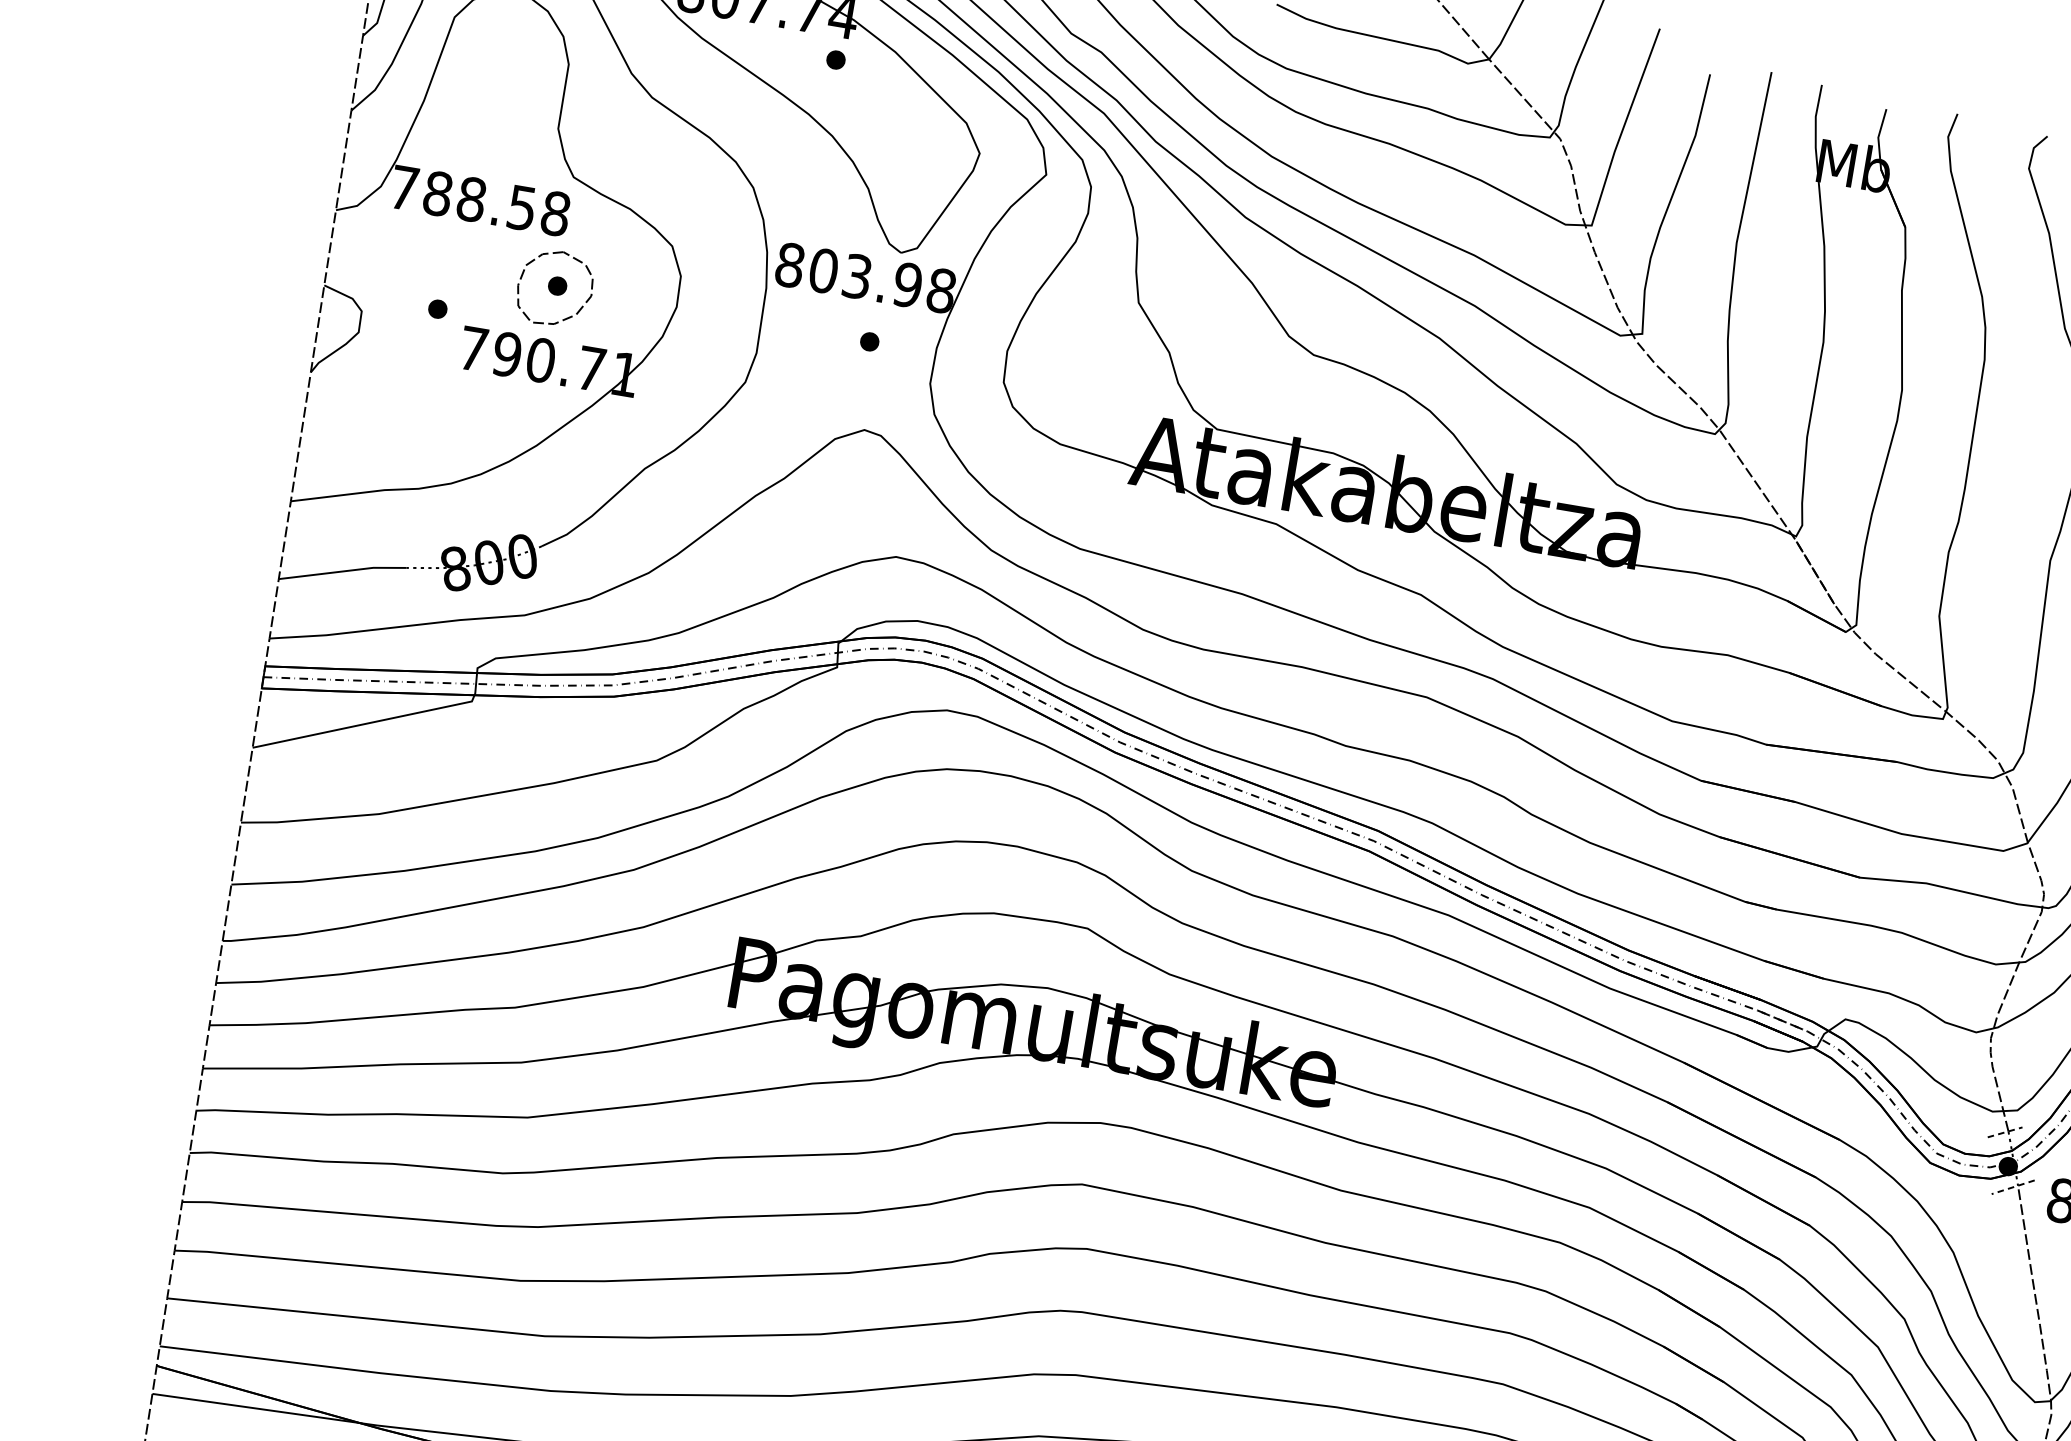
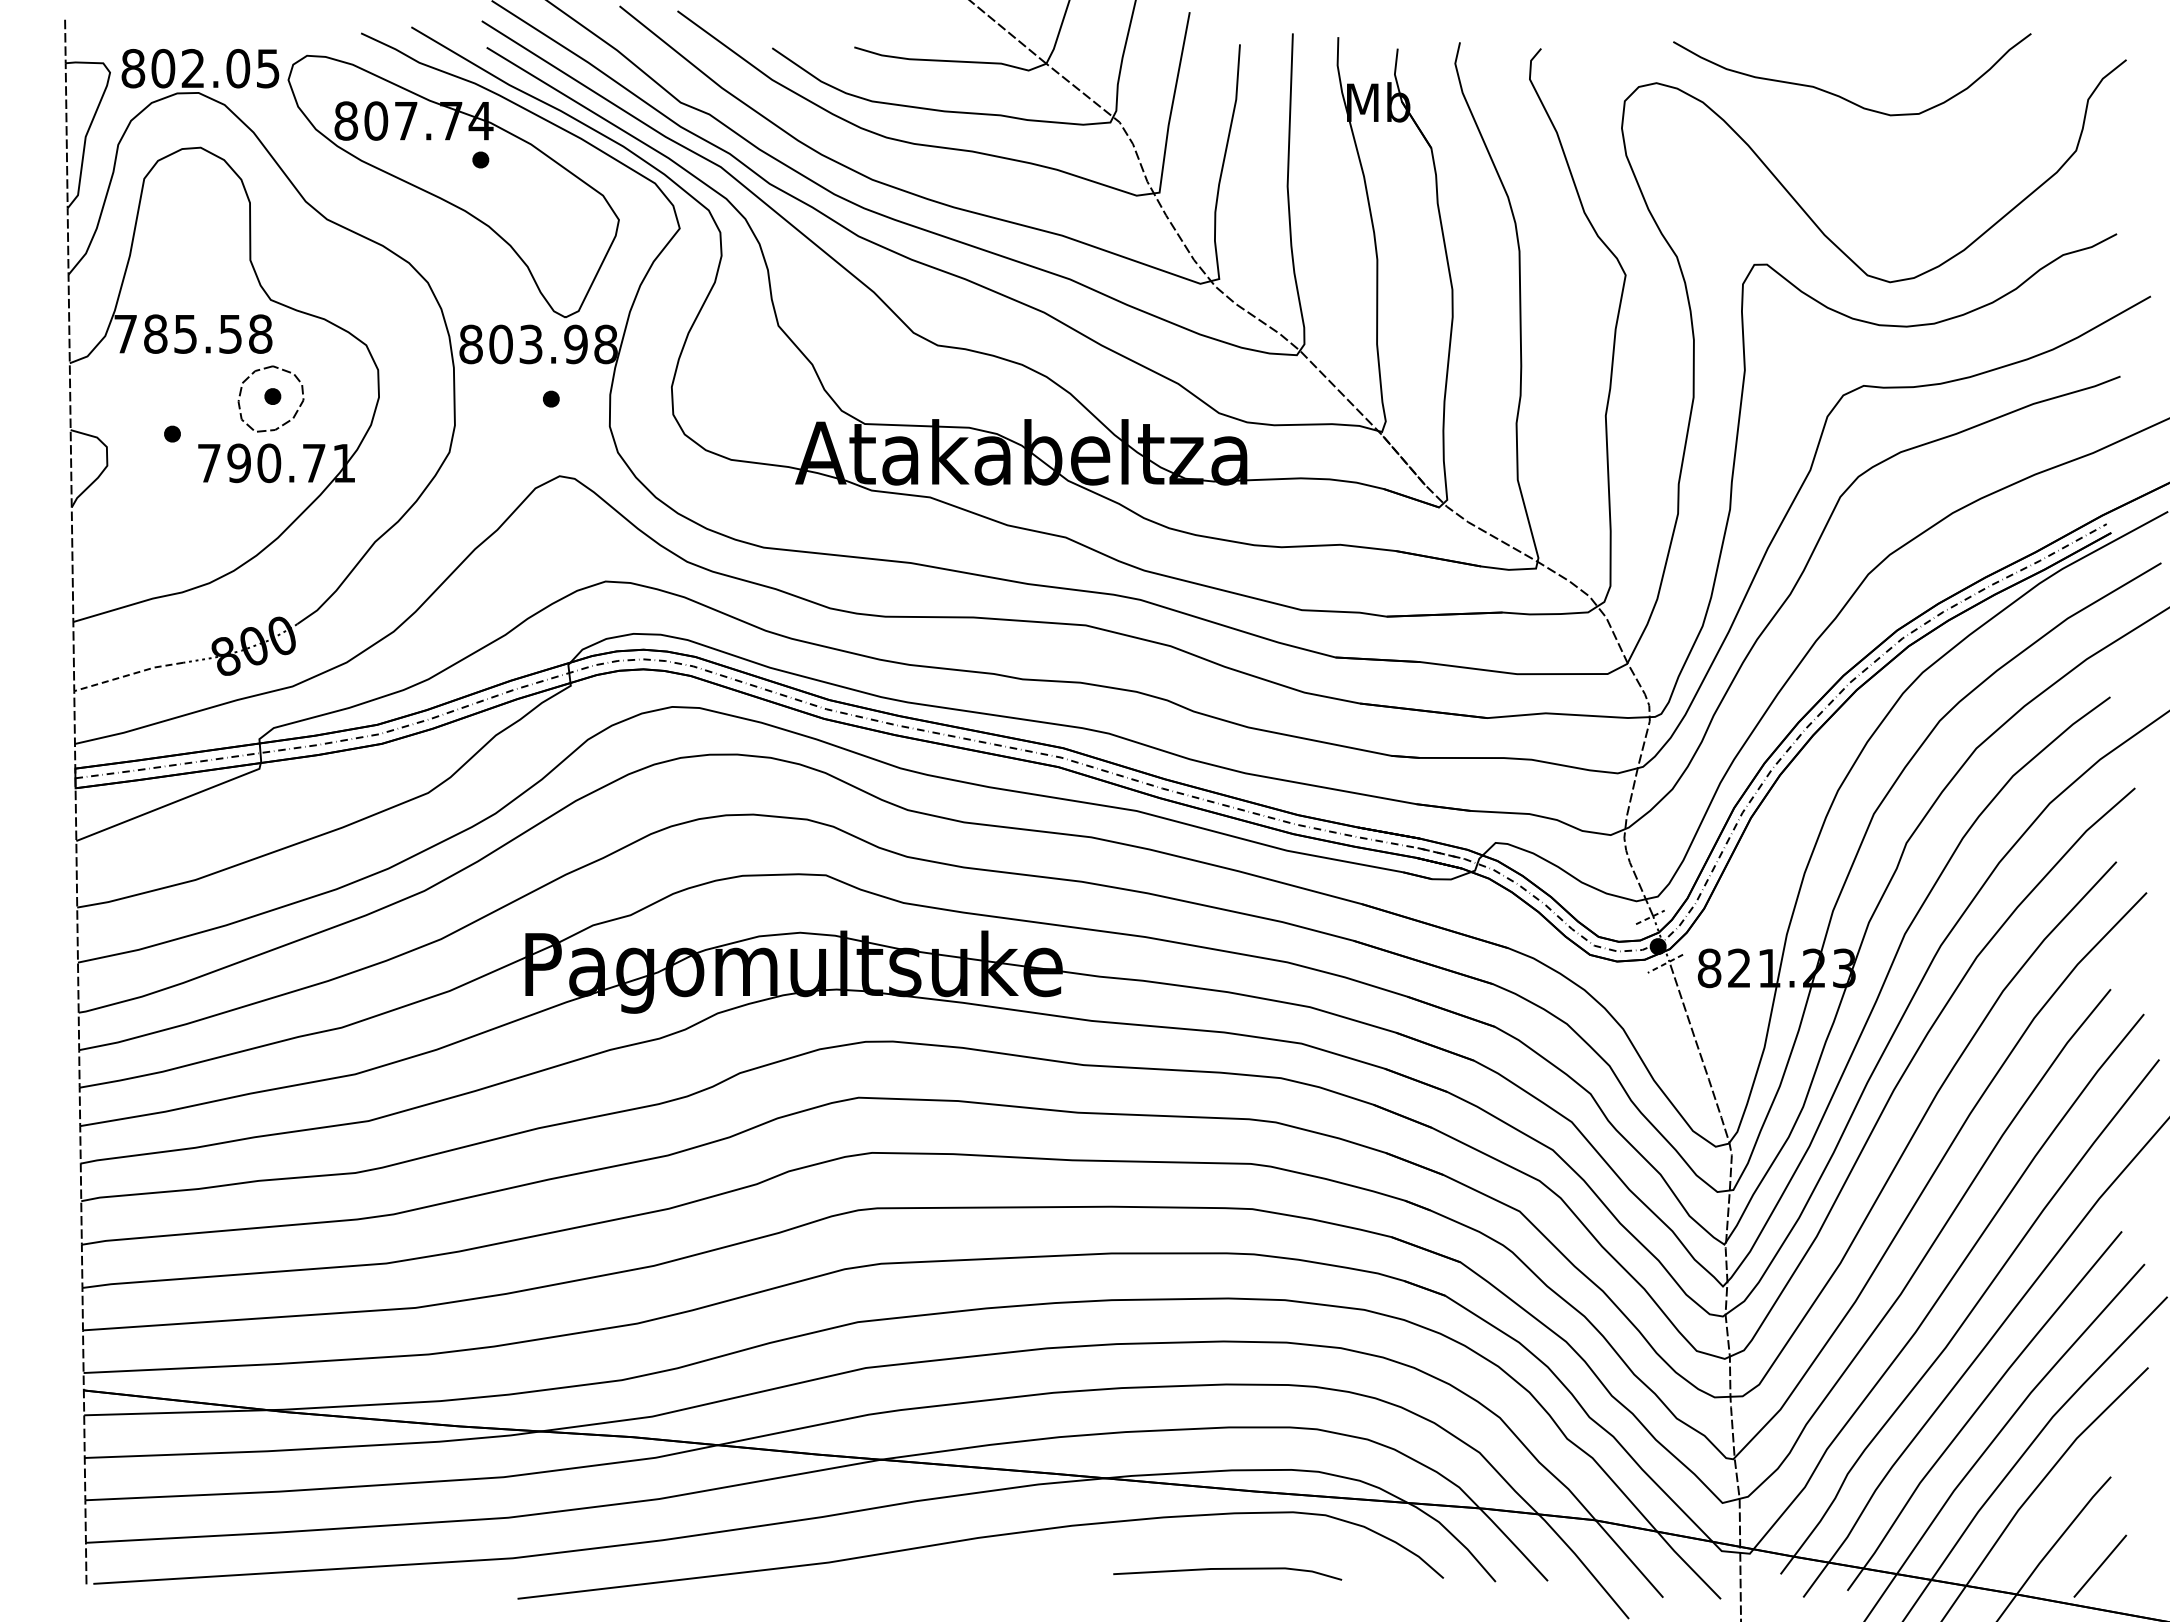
text: (471, 198) -> (185, 333), 788.58 -> 785.58
line: (342, 571) -> (128, 675), solid -> dashed

